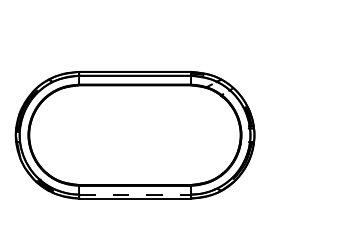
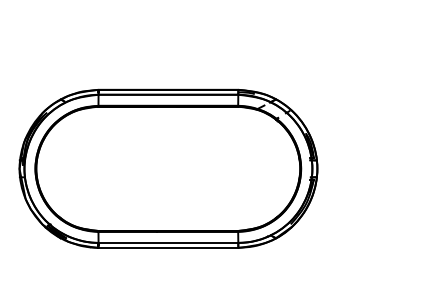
line: (135, 194) -> (168, 242), dashed -> solid

